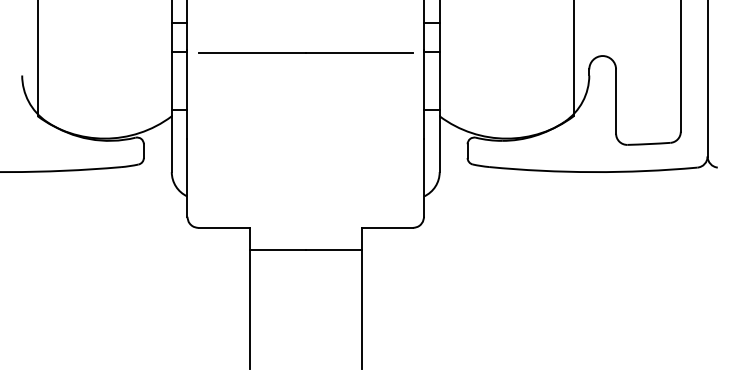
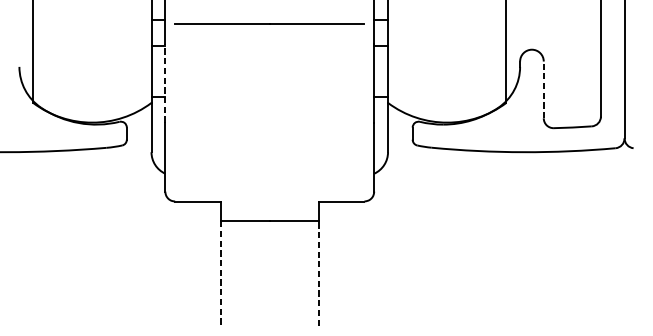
line: (305, 52) -> (269, 23), moved
line: (187, 93) -> (165, 82), solid -> dashed
line: (616, 101) -> (544, 89), solid -> dashed
line: (361, 308) -> (318, 272), solid -> dashed
line: (249, 309) -> (220, 273), solid -> dashed

